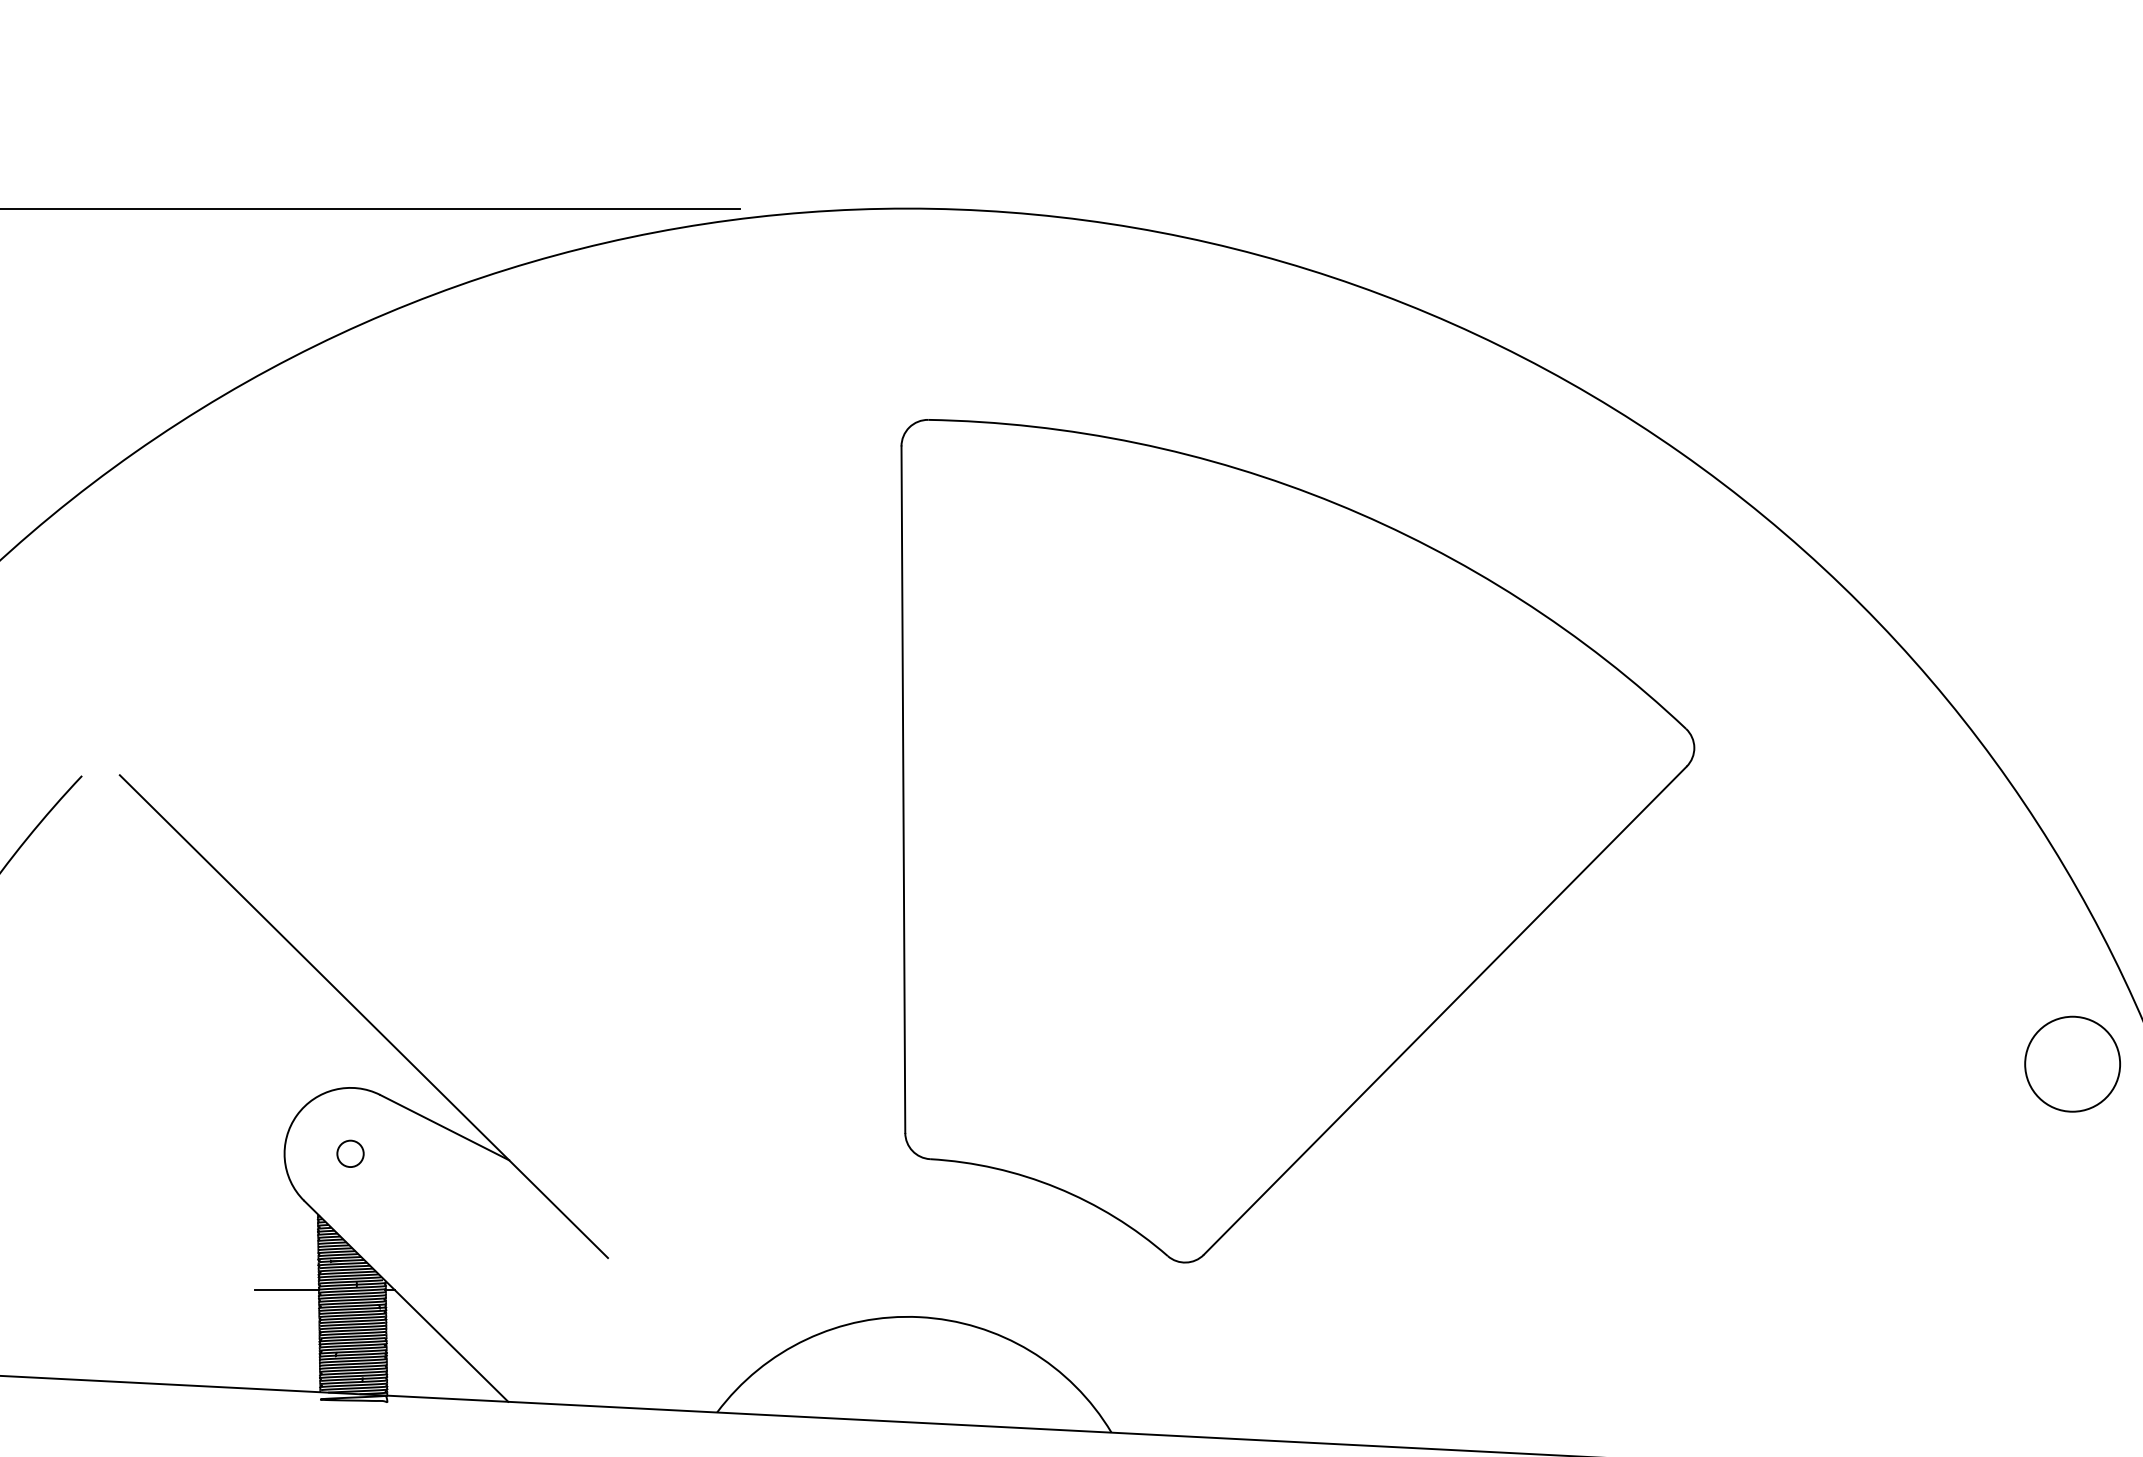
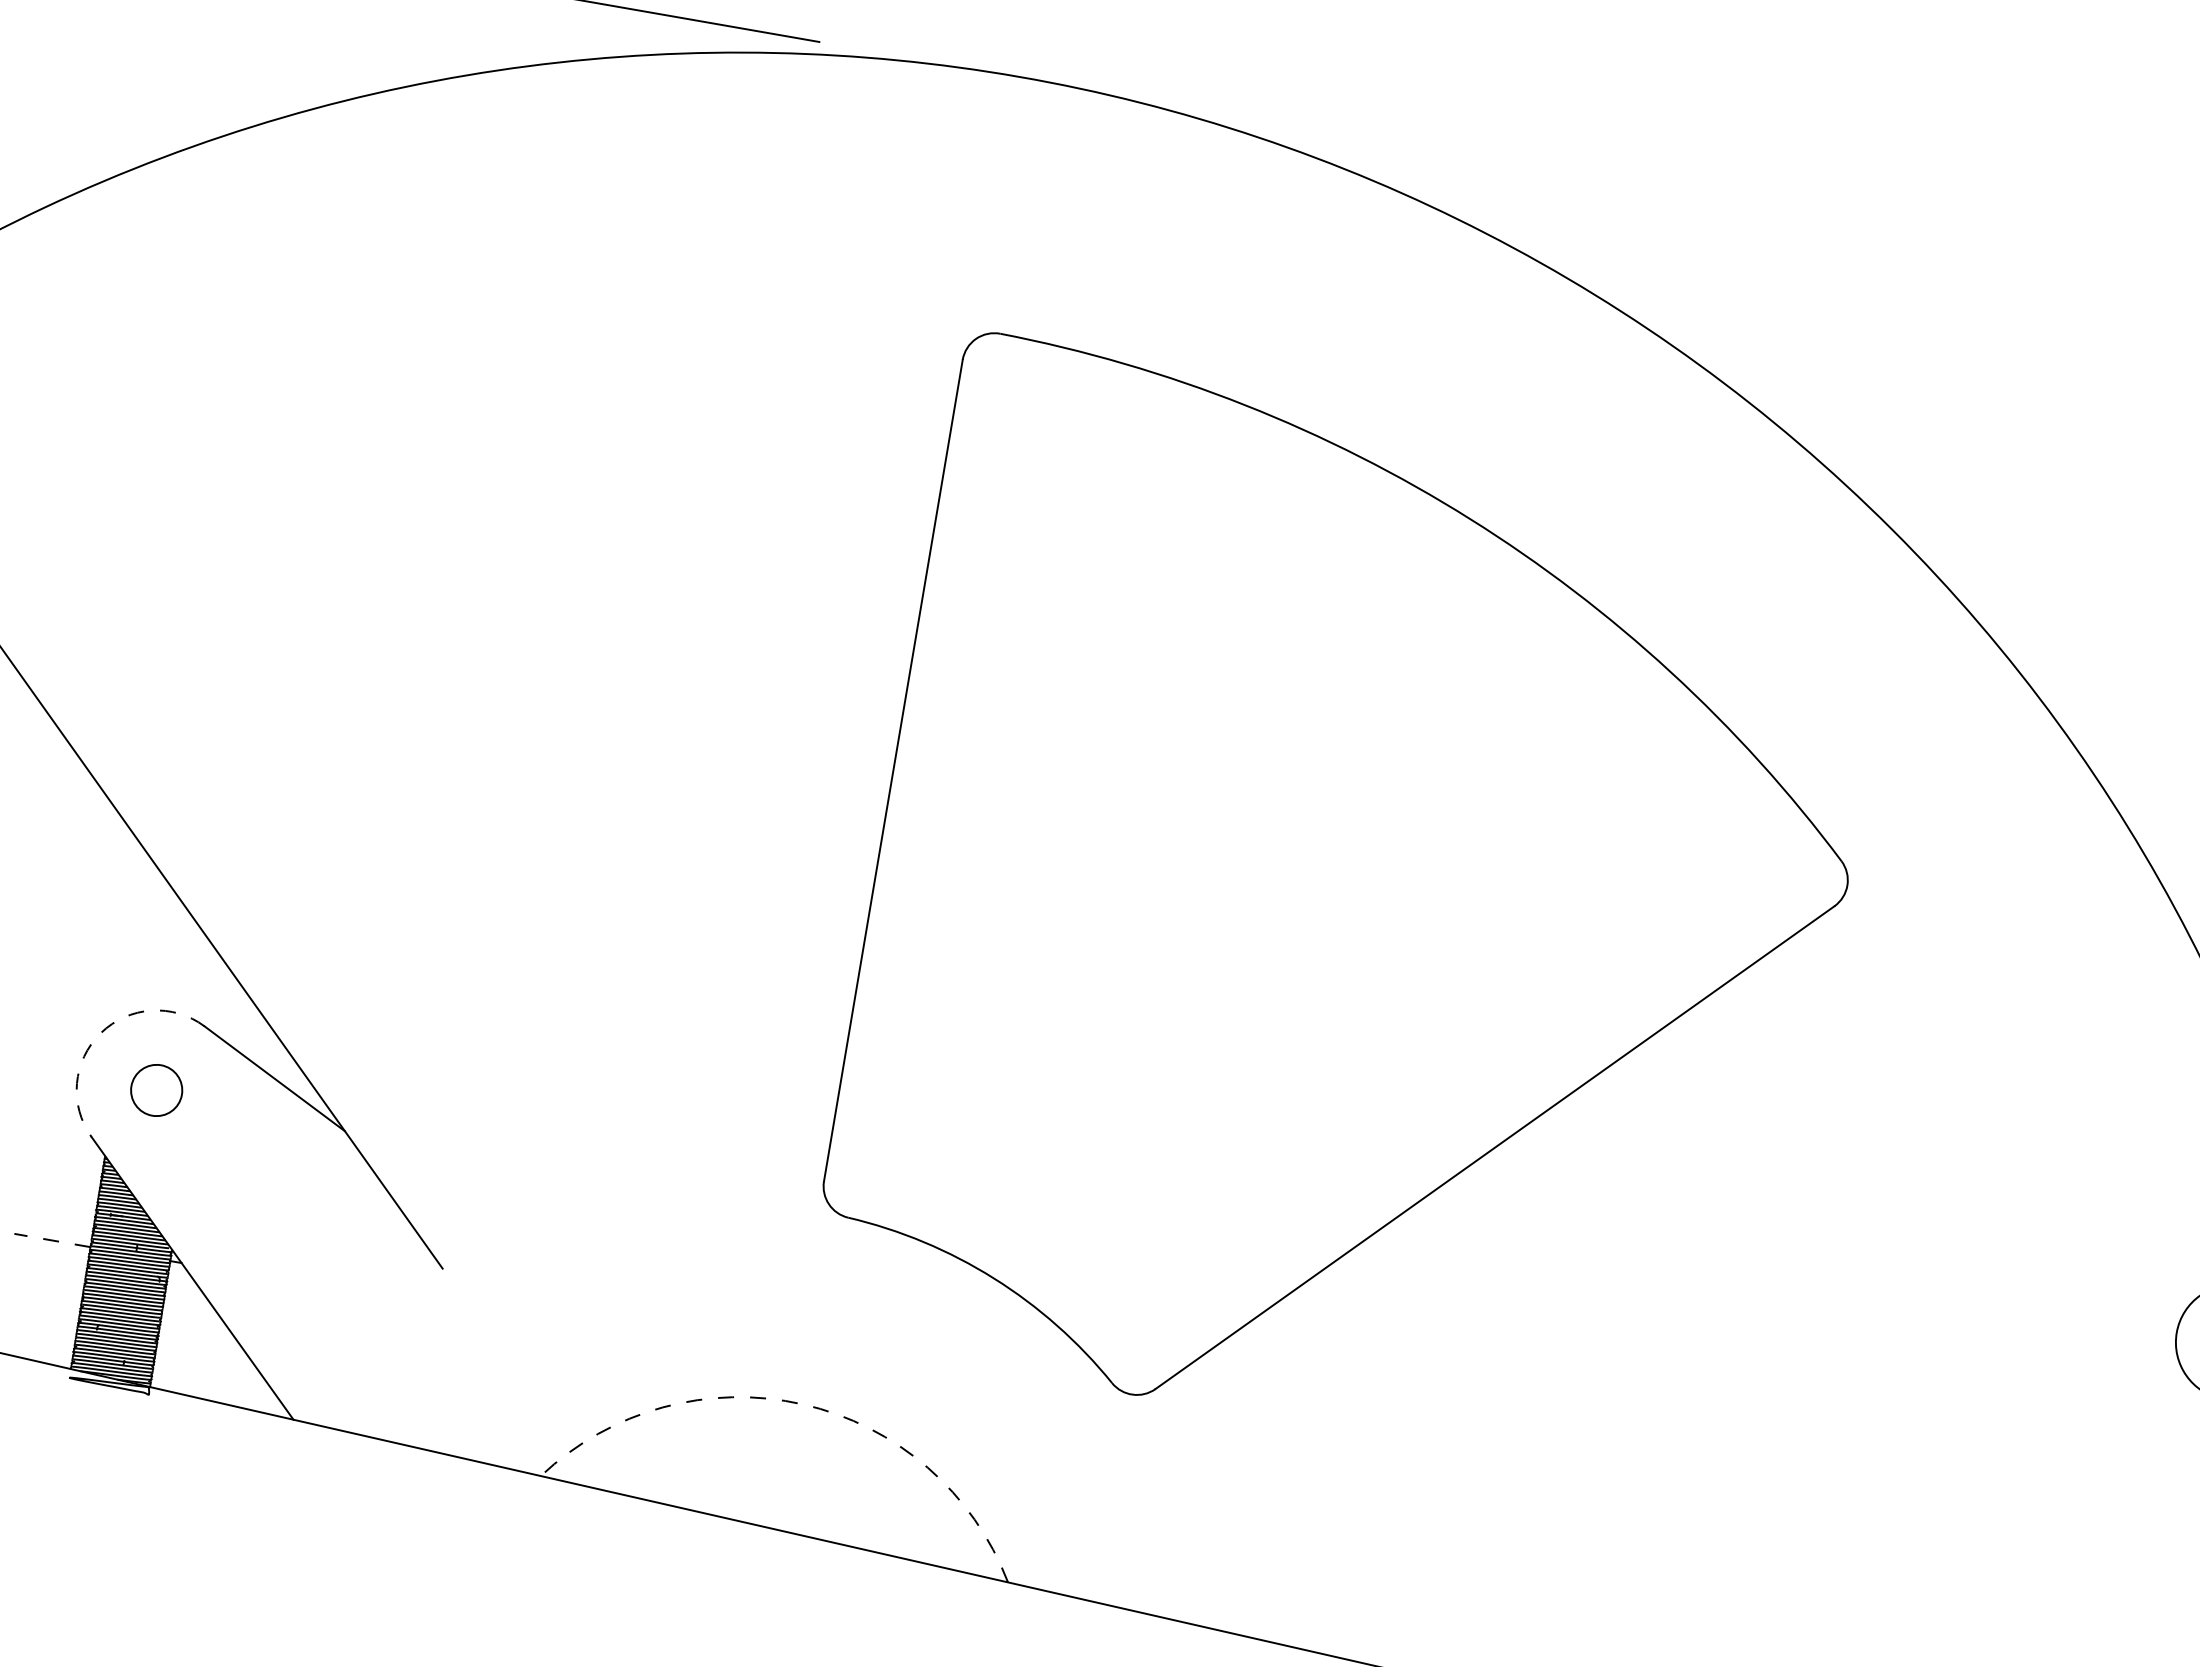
arc: (296, 1115) -> (100, 1033), solid -> dashed
circle: (350, 1153) -> (156, 1090), size x1.6
line: (287, 1290) -> (52, 1240), solid -> dashed
arc: (919, 1317) -> (802, 1404), solid -> dashed

